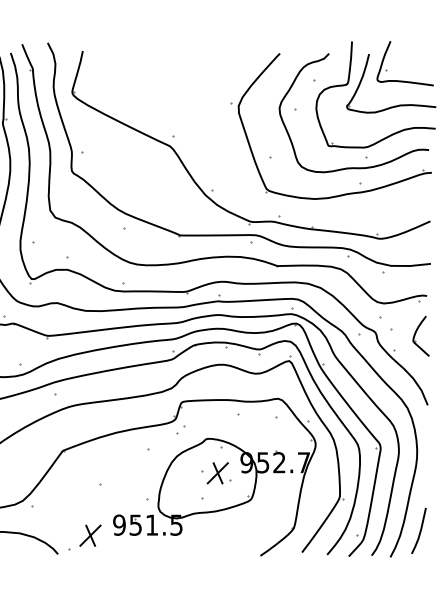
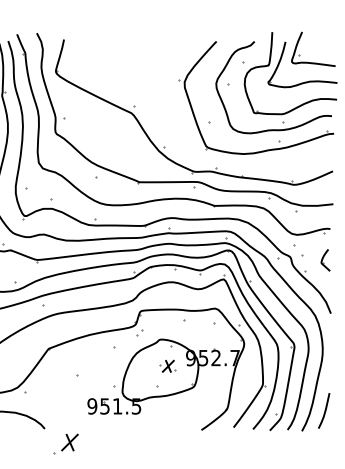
part: (420, 336) -> (325, 260), size x0.7
part: (216, 473) -> (167, 366), size x0.7
part: (84, 536) -> (65, 443), moved

